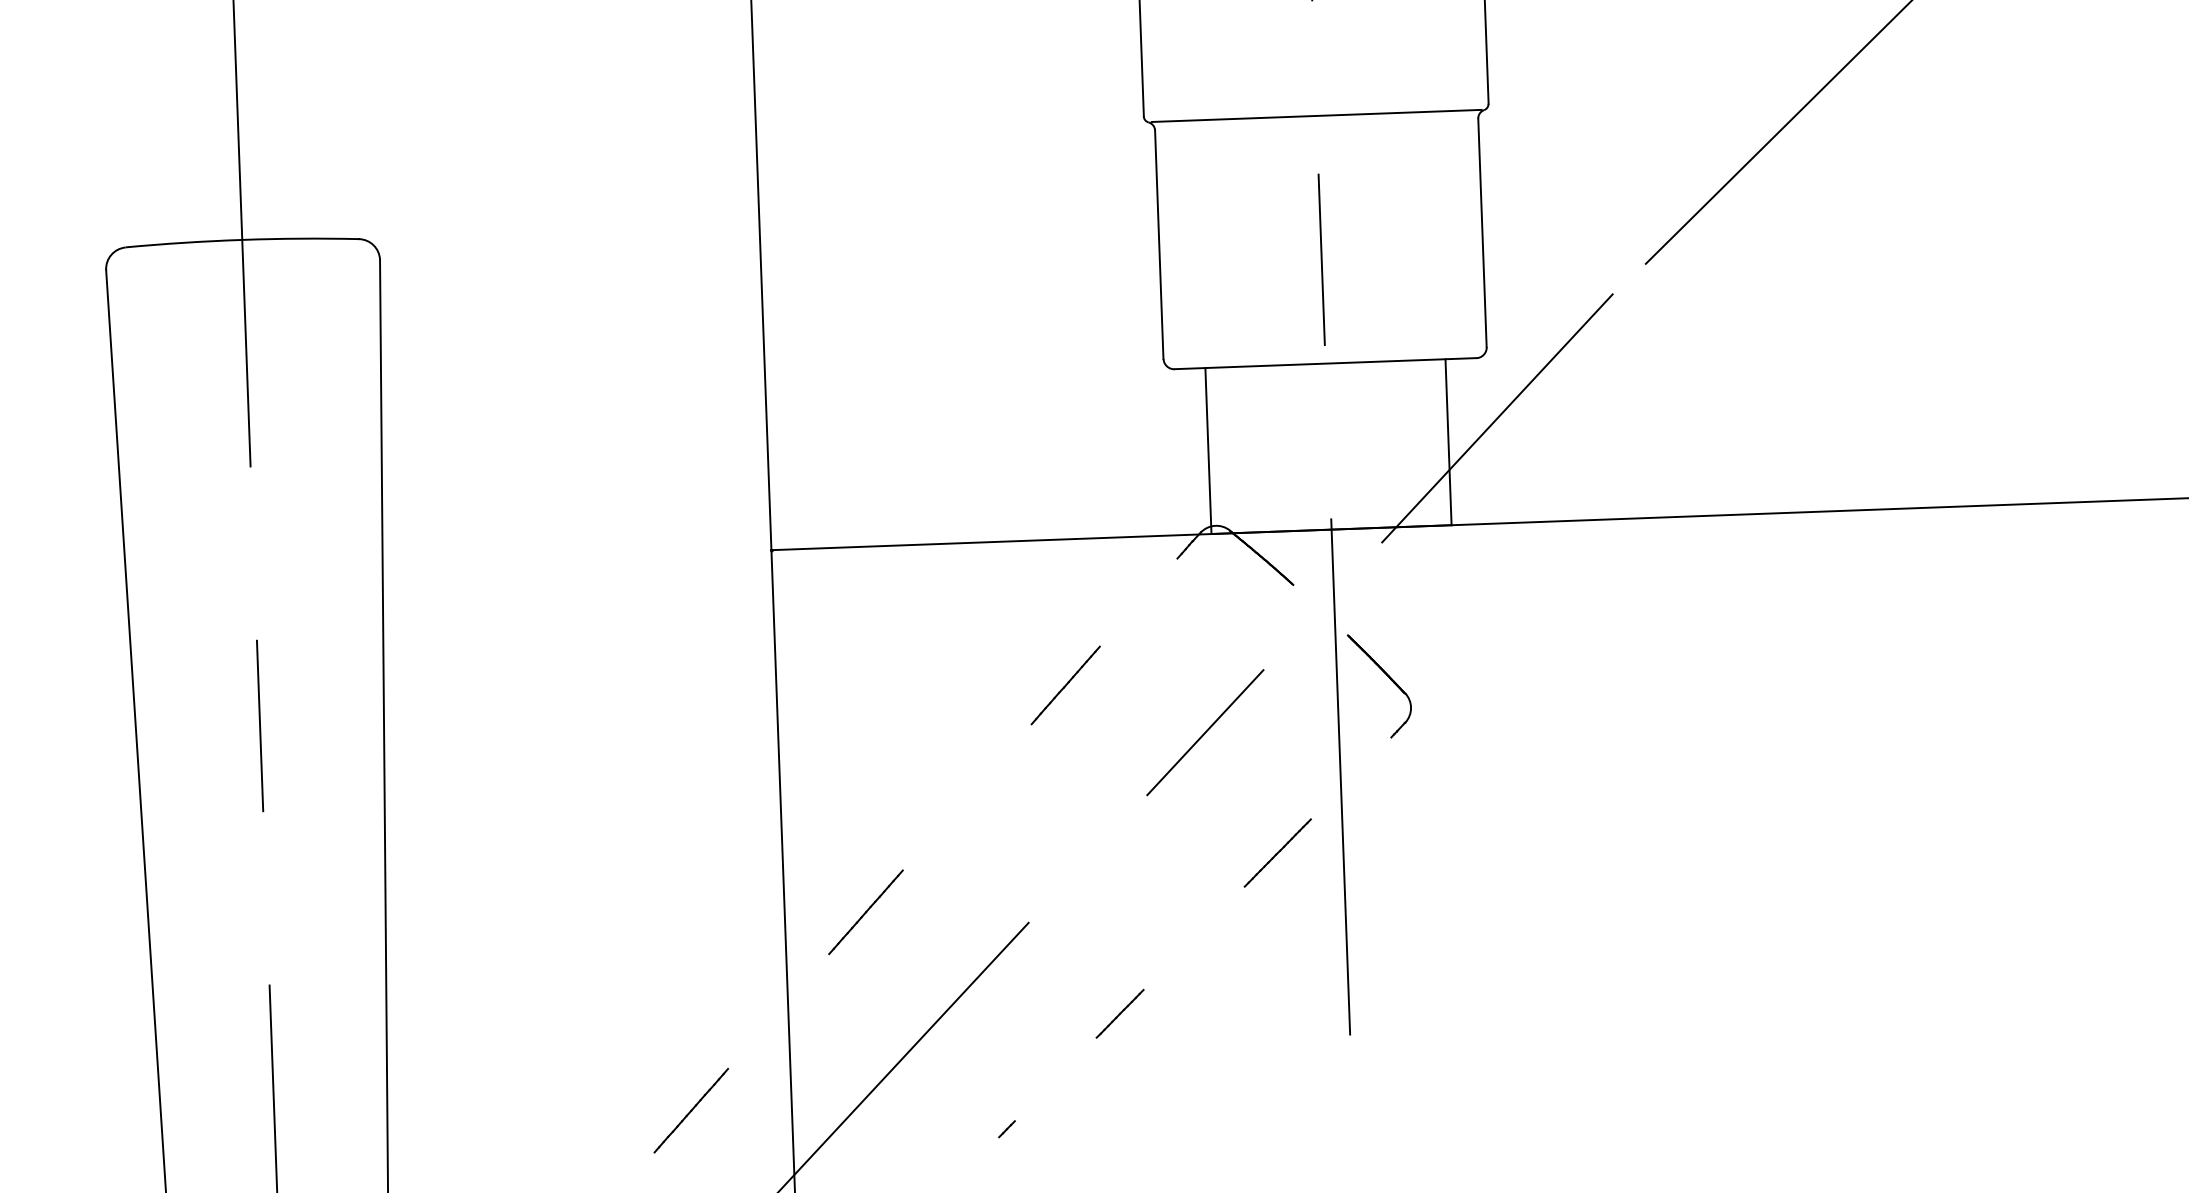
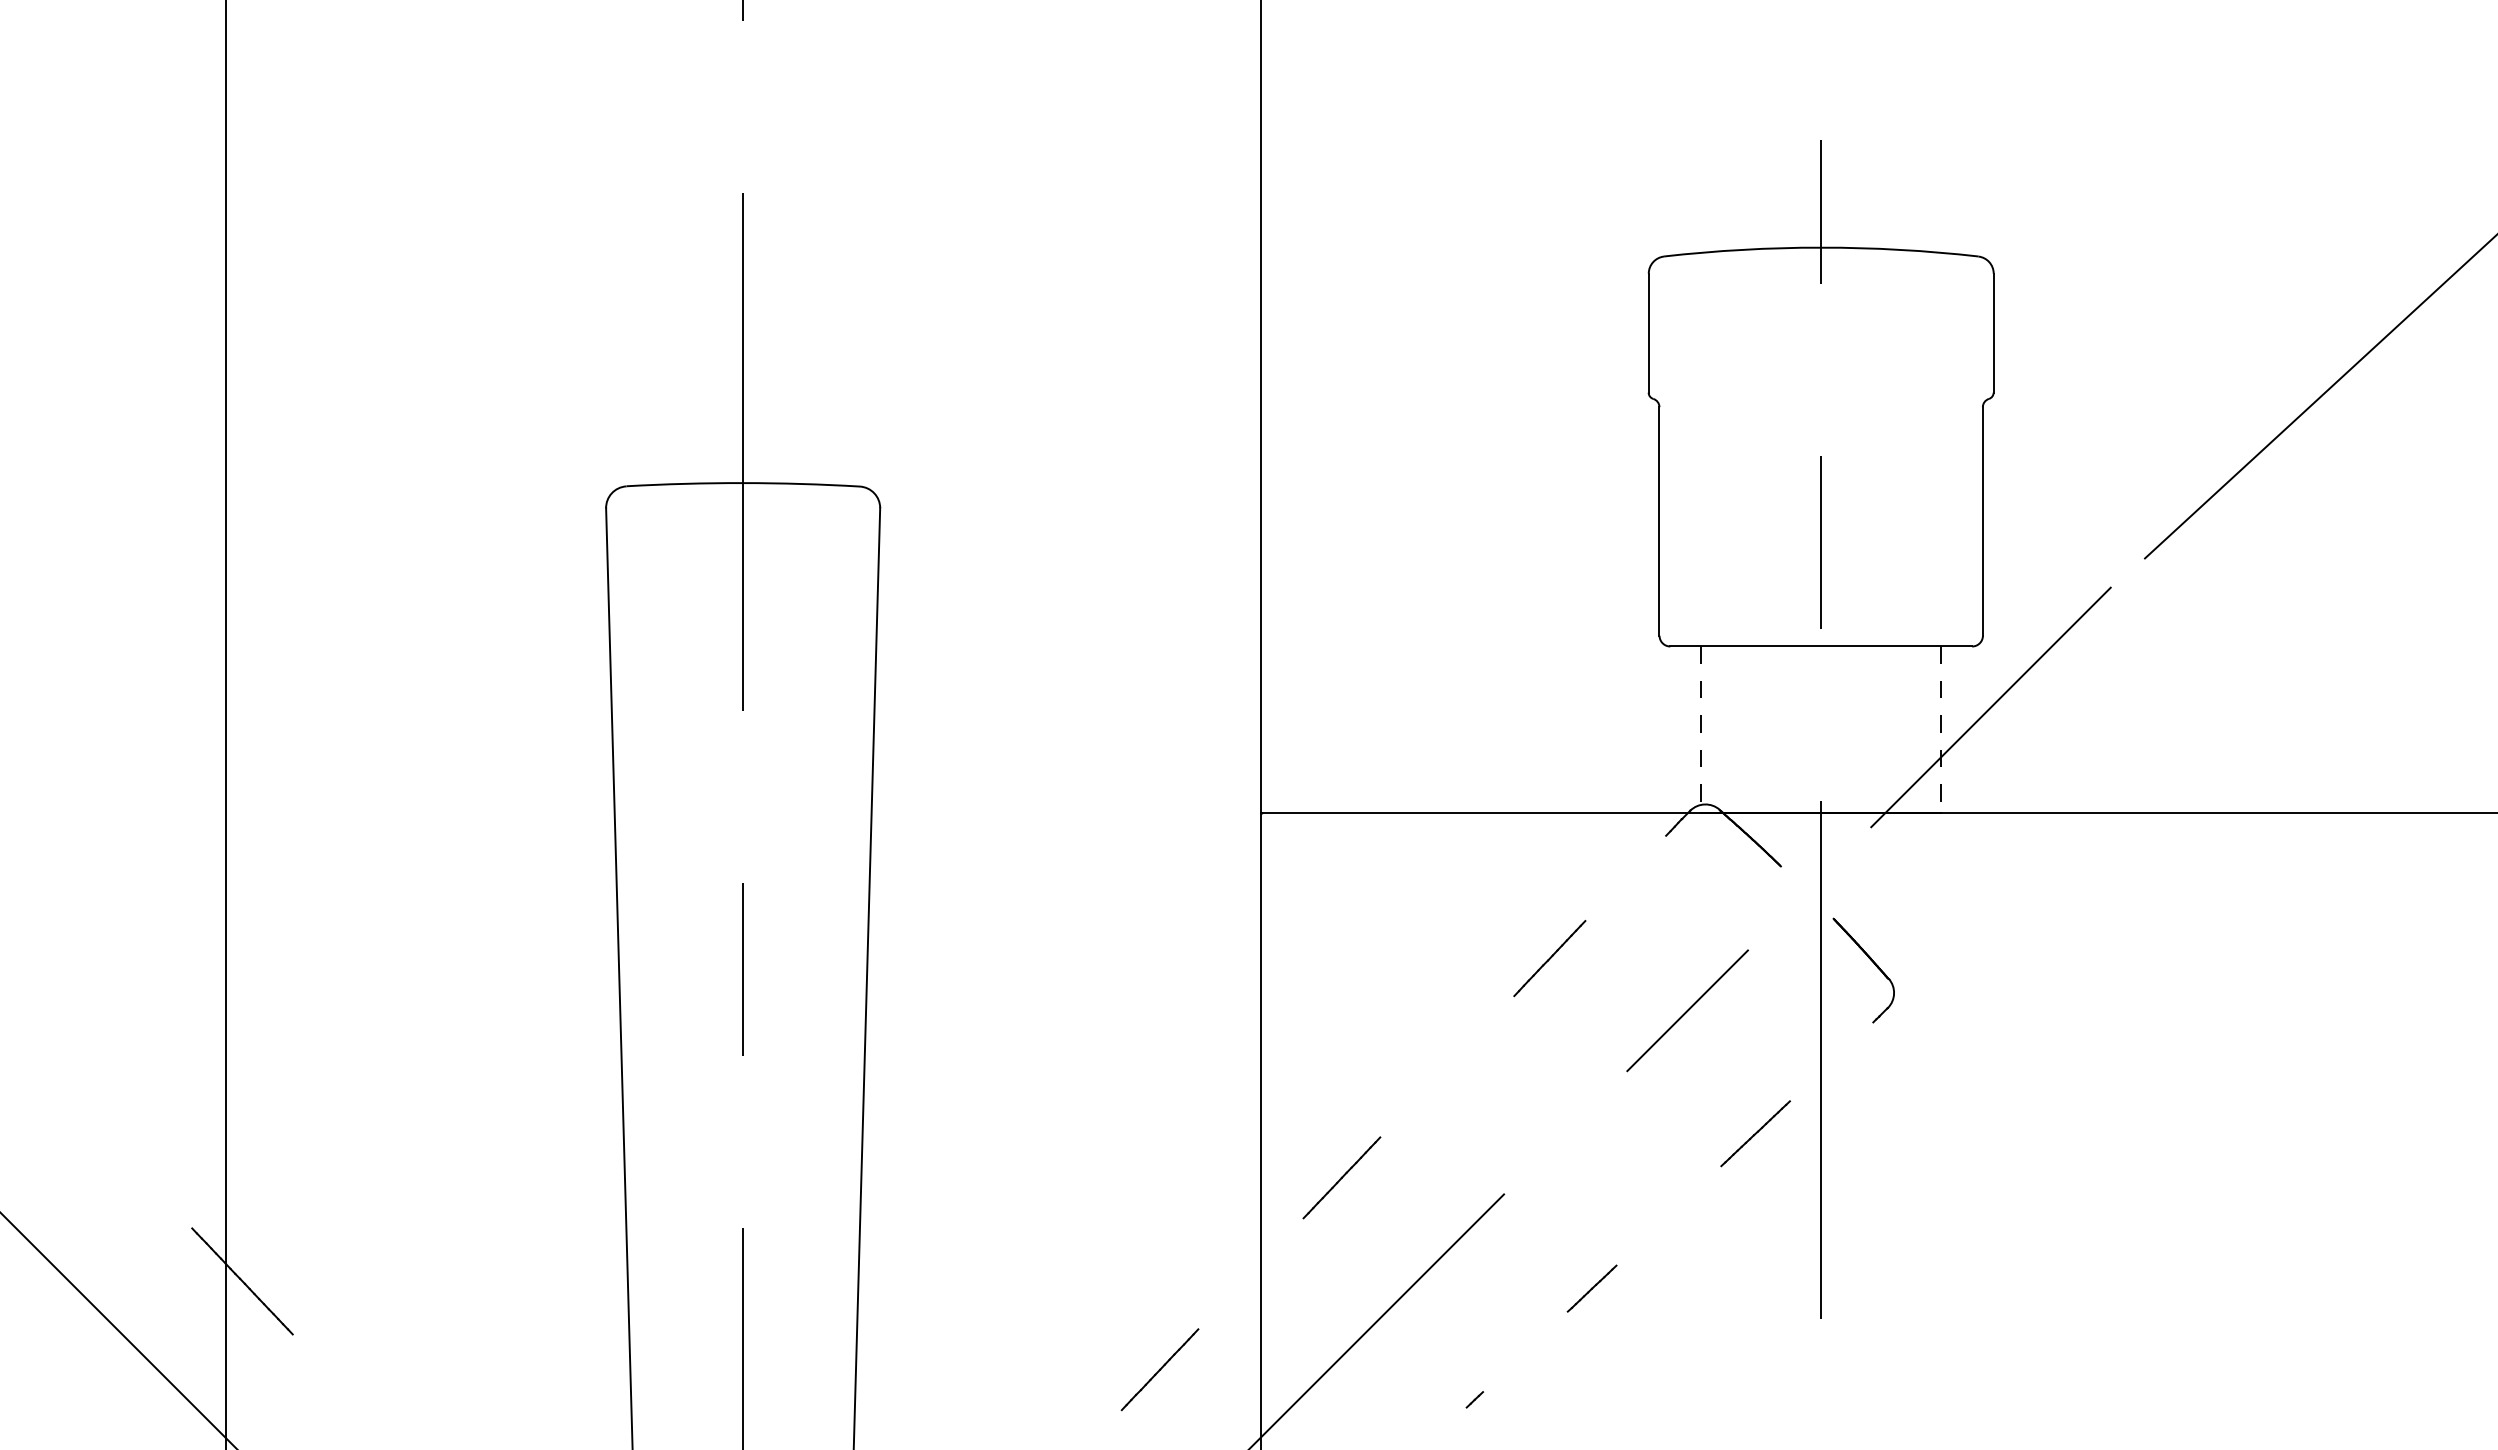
line: (1316, 115) -> (1821, 398), removed
line: (1448, 442) -> (1941, 729), solid -> dashed
line: (1208, 451) -> (1701, 729), solid -> dashed

